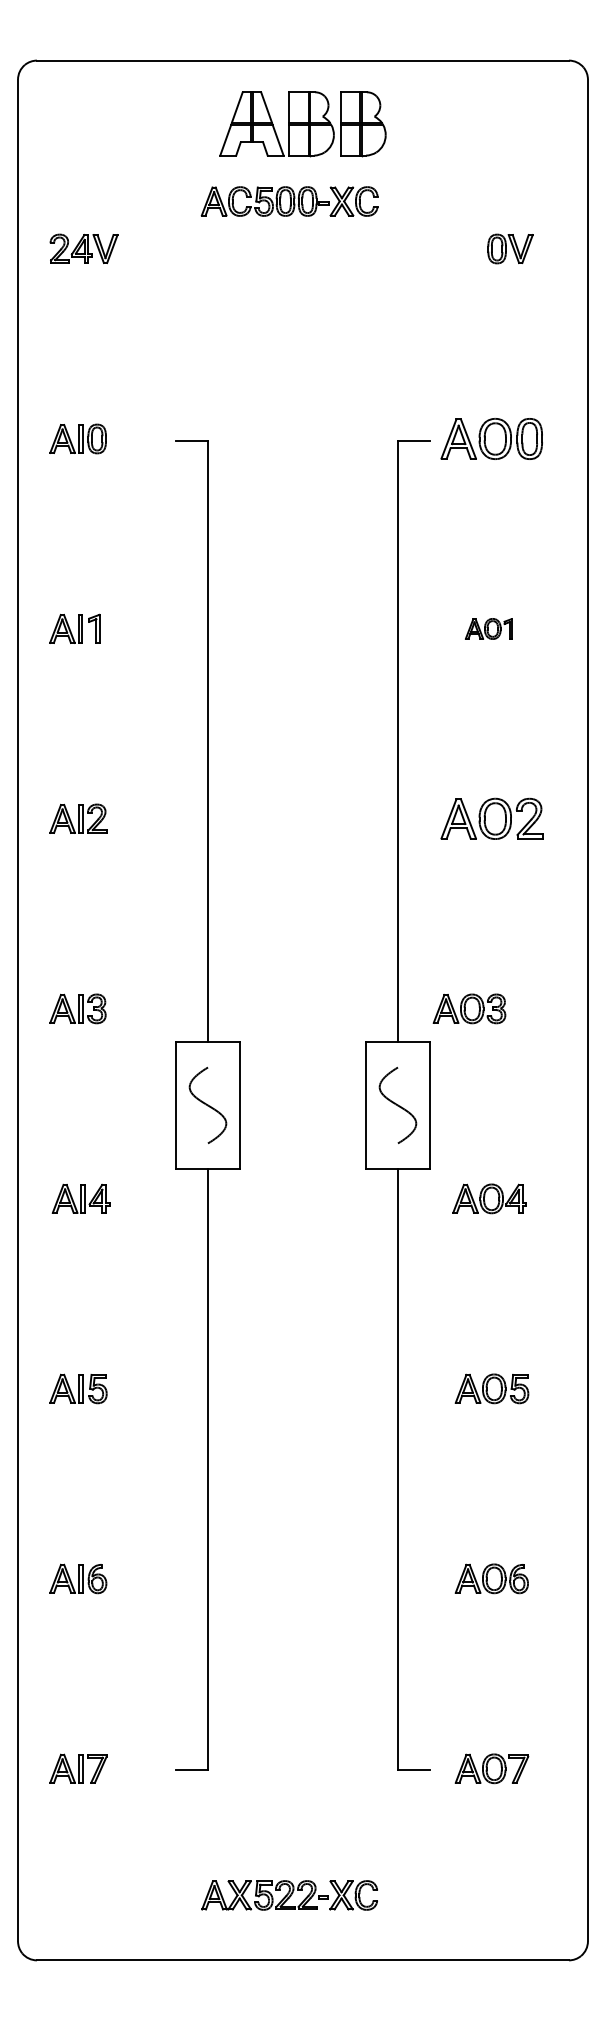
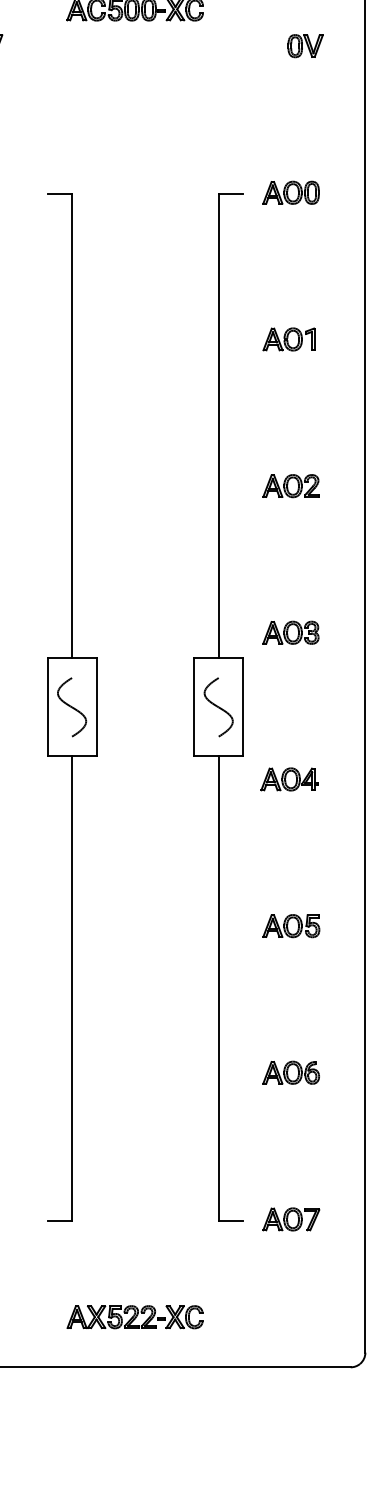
part: (491, 438) -> (290, 192), size x0.71
part: (488, 628) -> (288, 339), size x1.43
part: (491, 818) -> (290, 485), size x0.71
part: (469, 1008) -> (290, 632), moved

